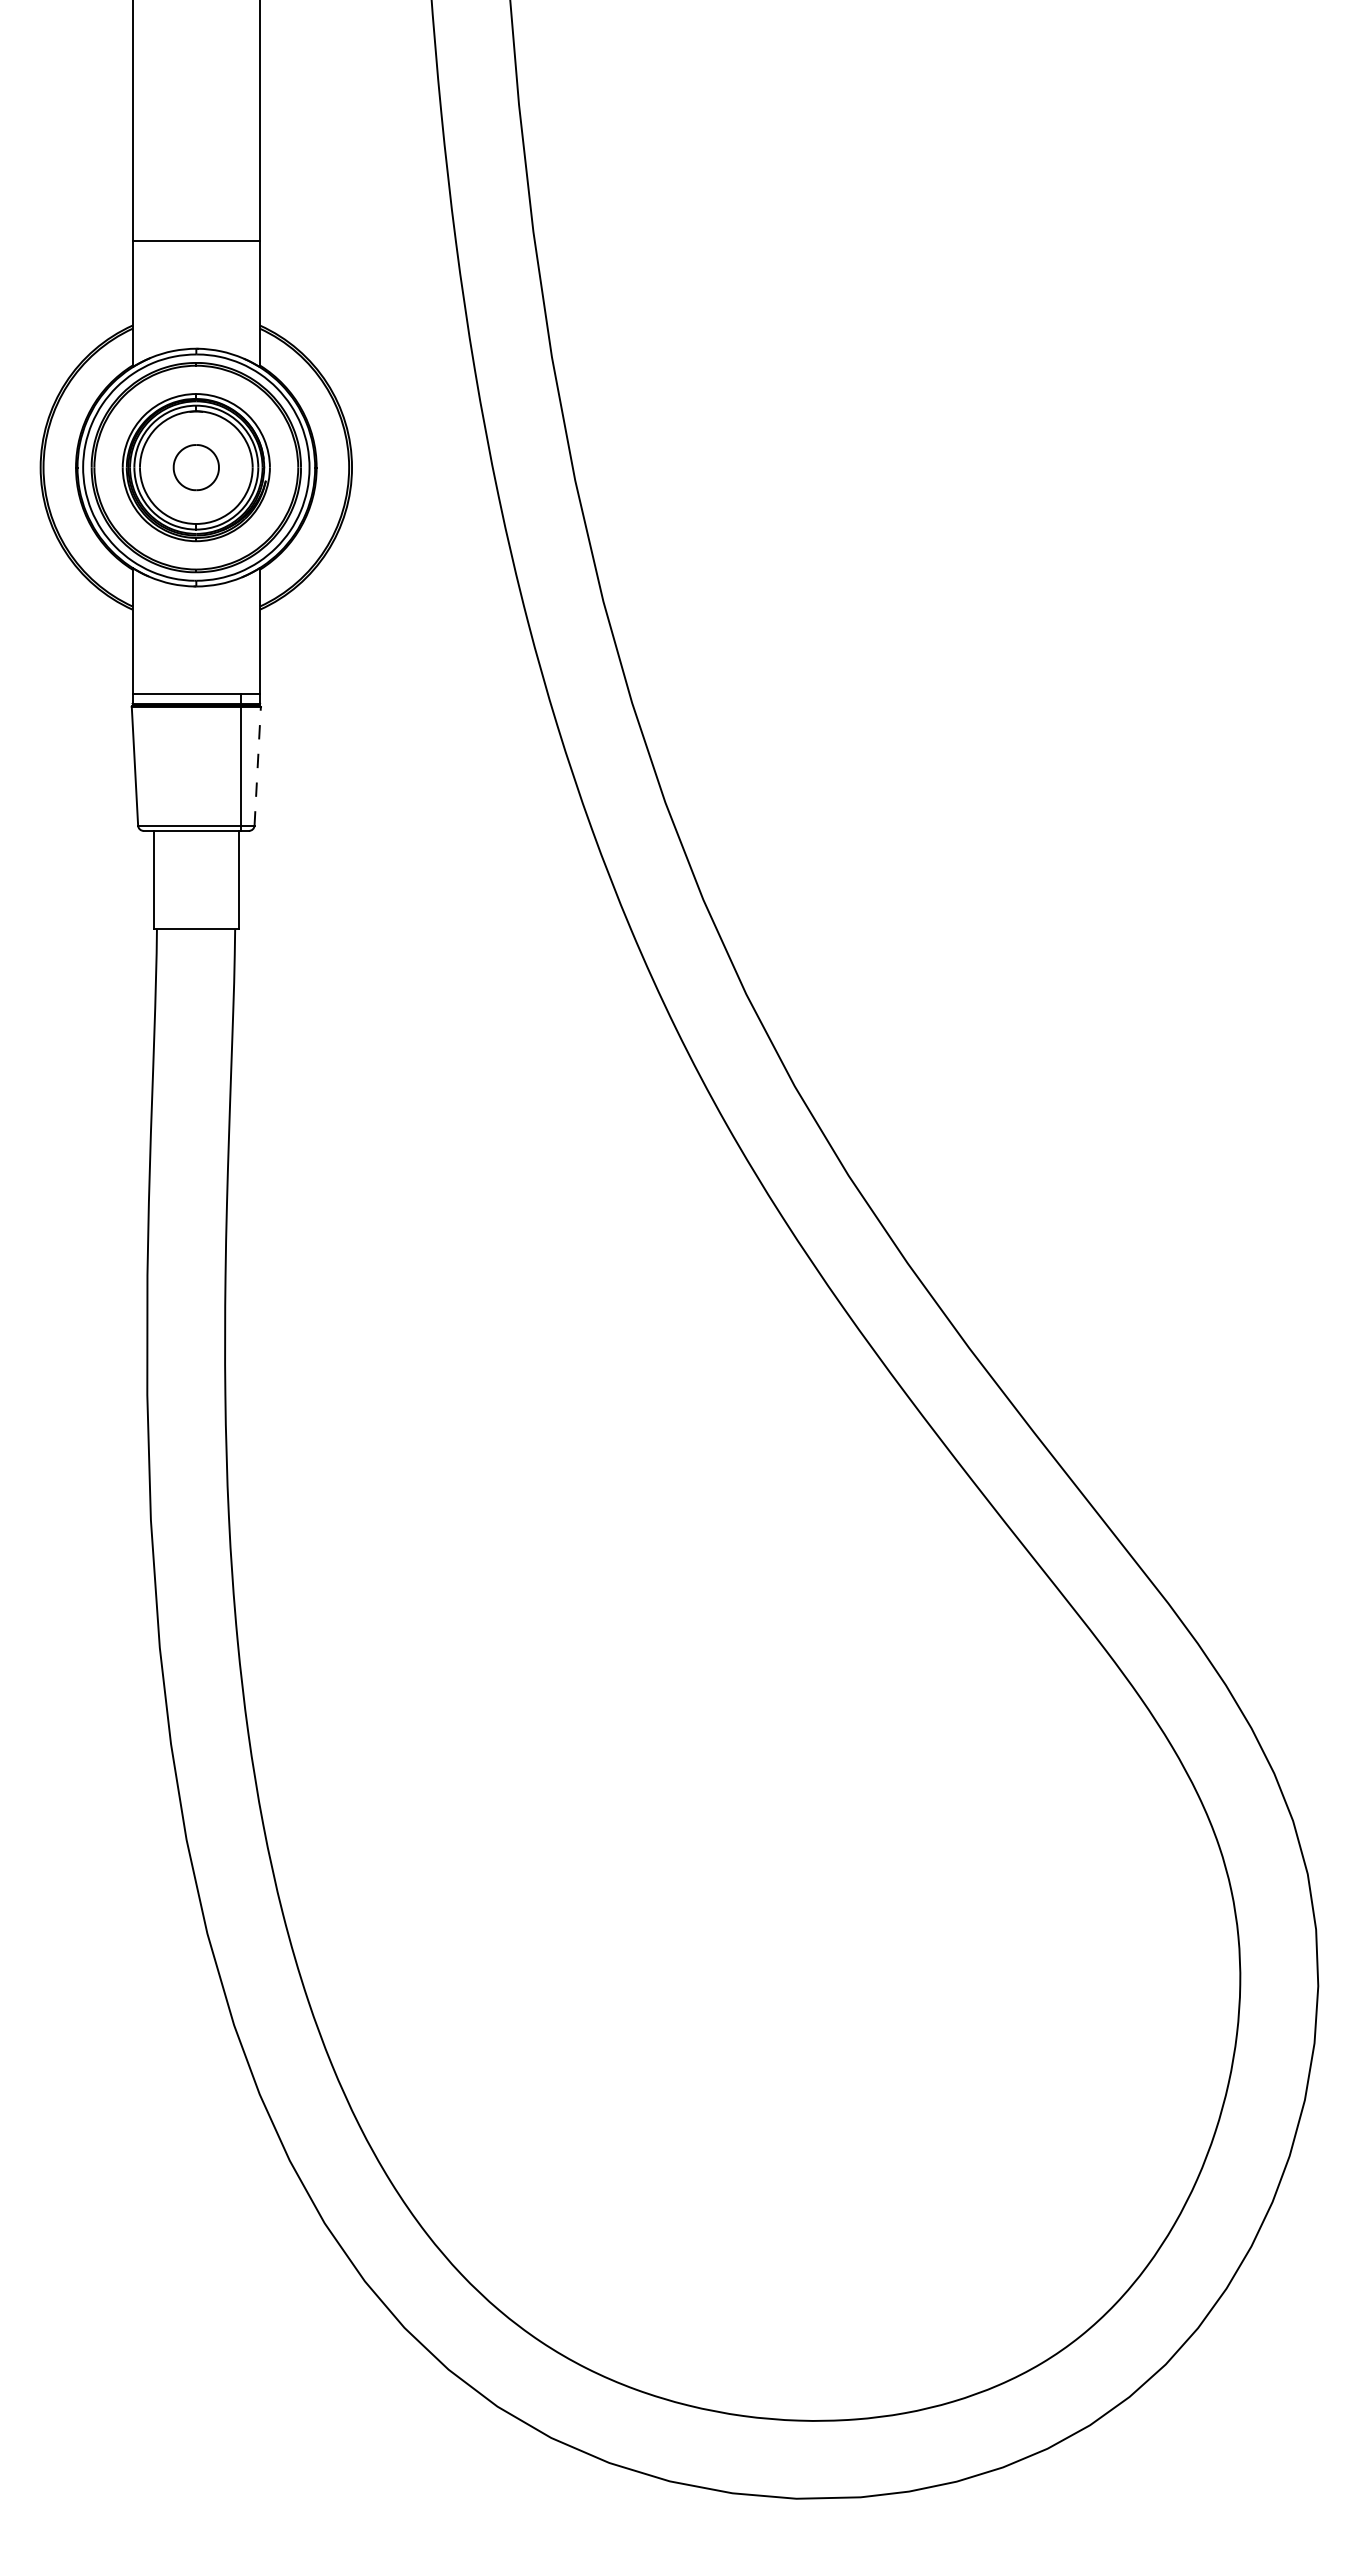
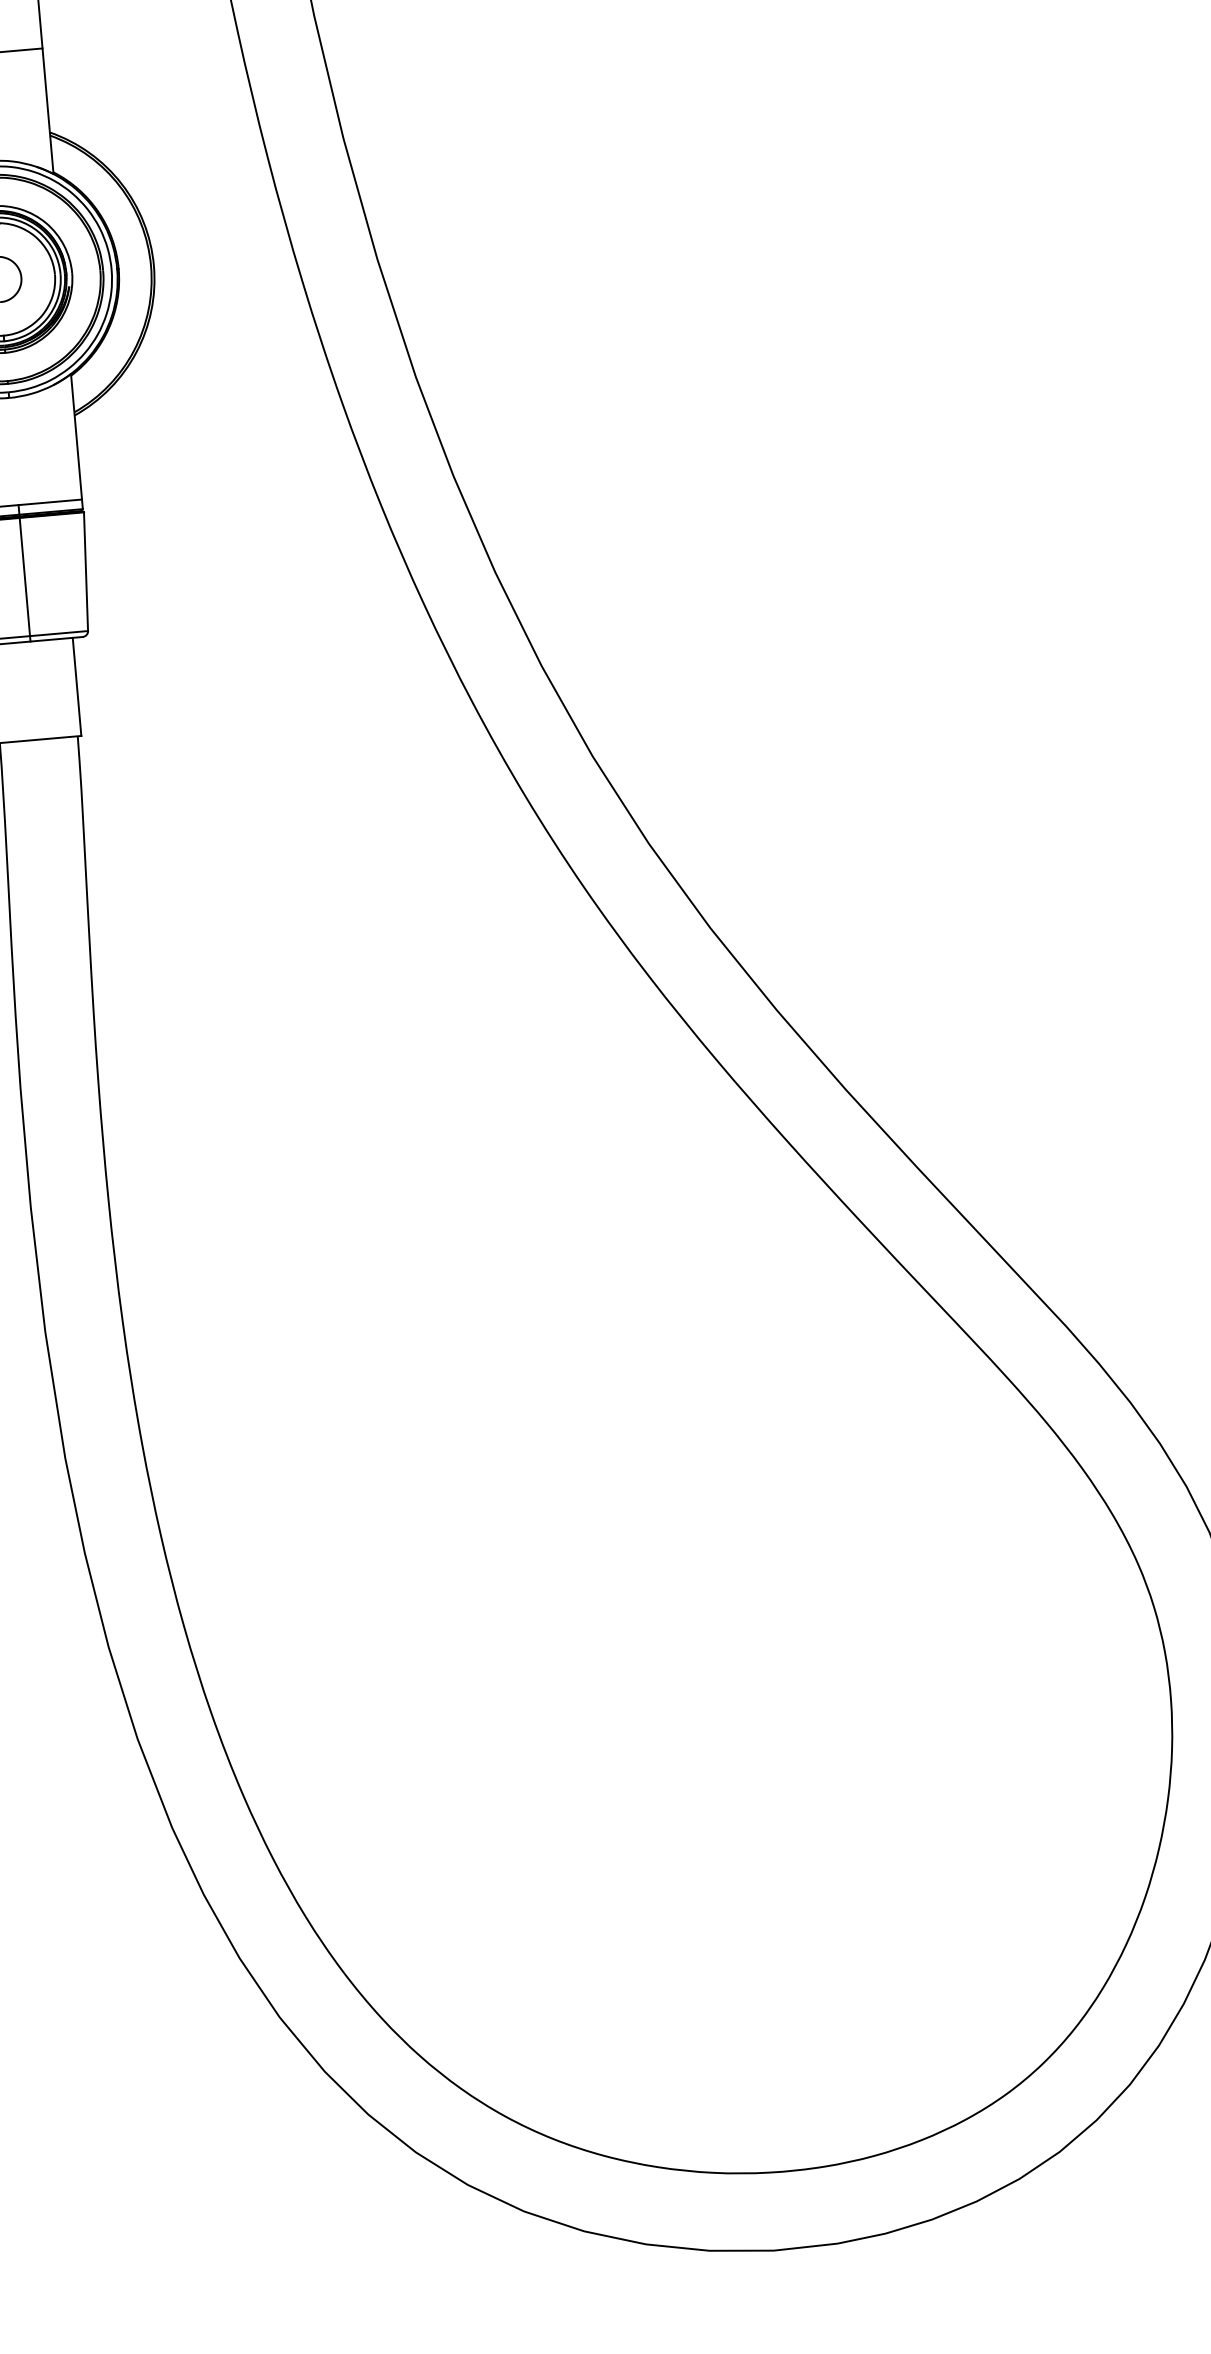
line: (241, 762) -> (24, 573), moved
line: (257, 765) -> (85, 570), dashed -> solid

